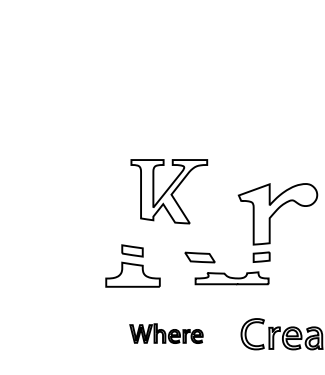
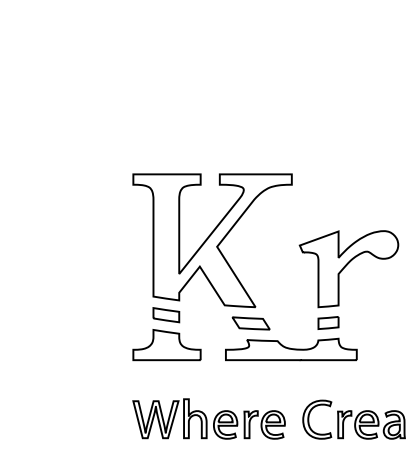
part: (169, 191) -> (212, 240), size x1.67
part: (232, 278) -> (291, 349), size x1.43
part: (166, 333) -> (208, 418), size x1.67

